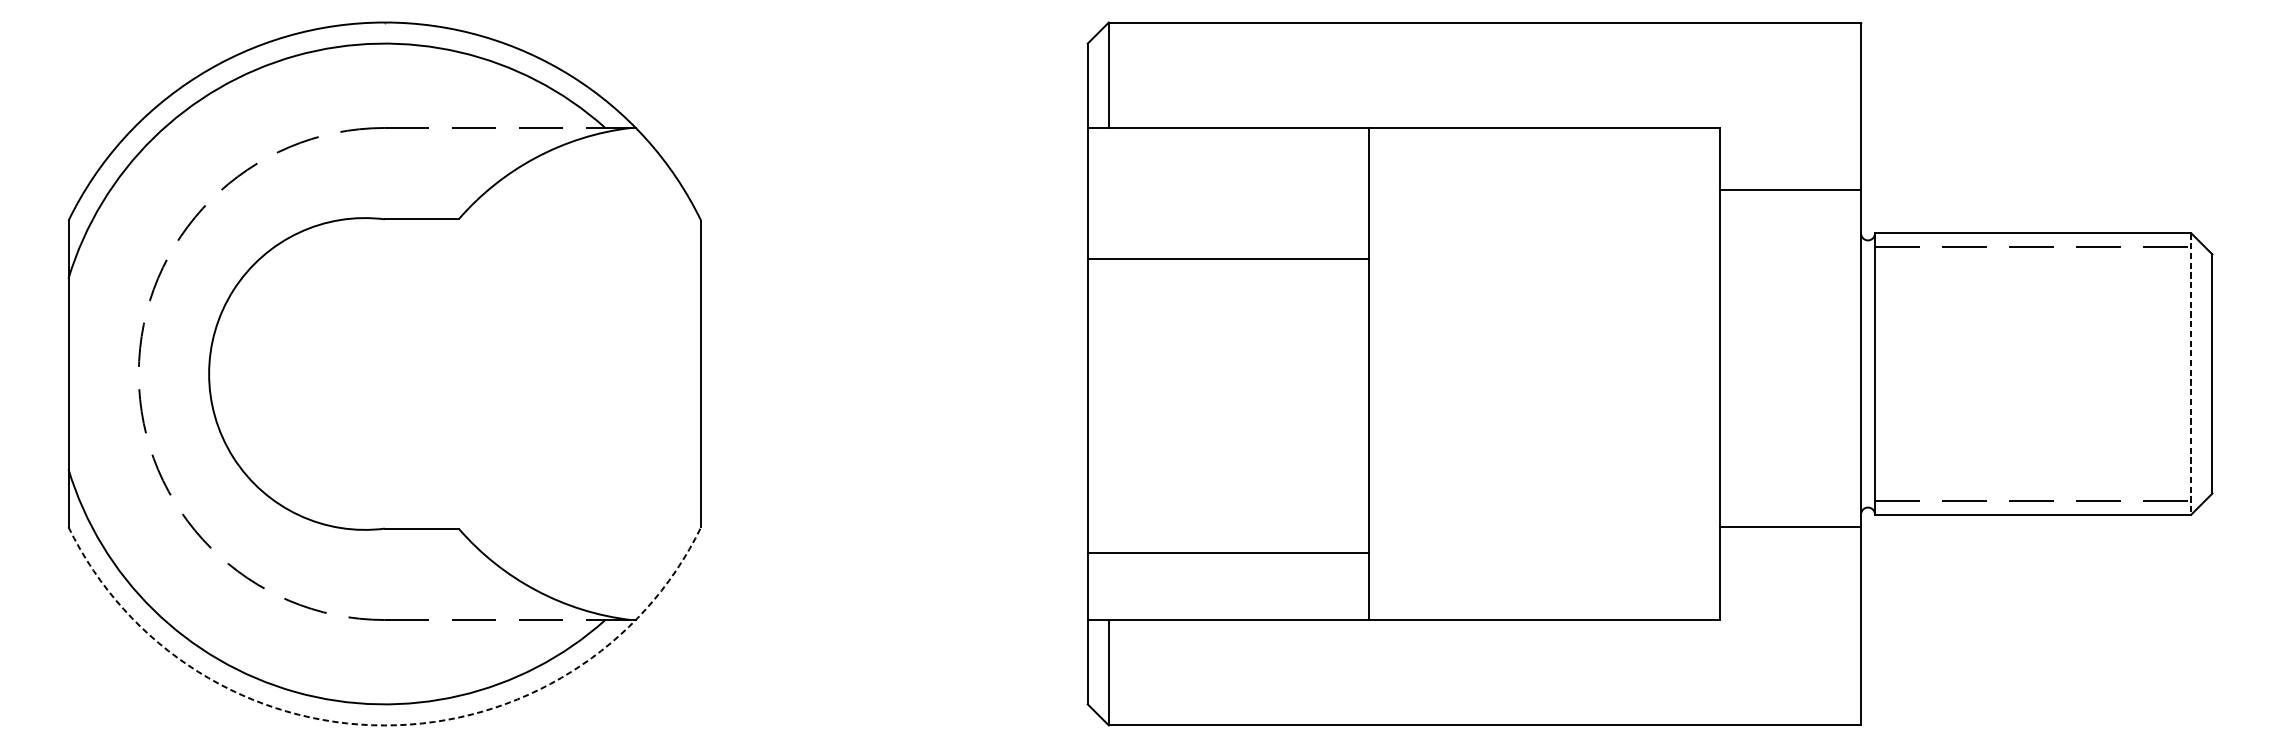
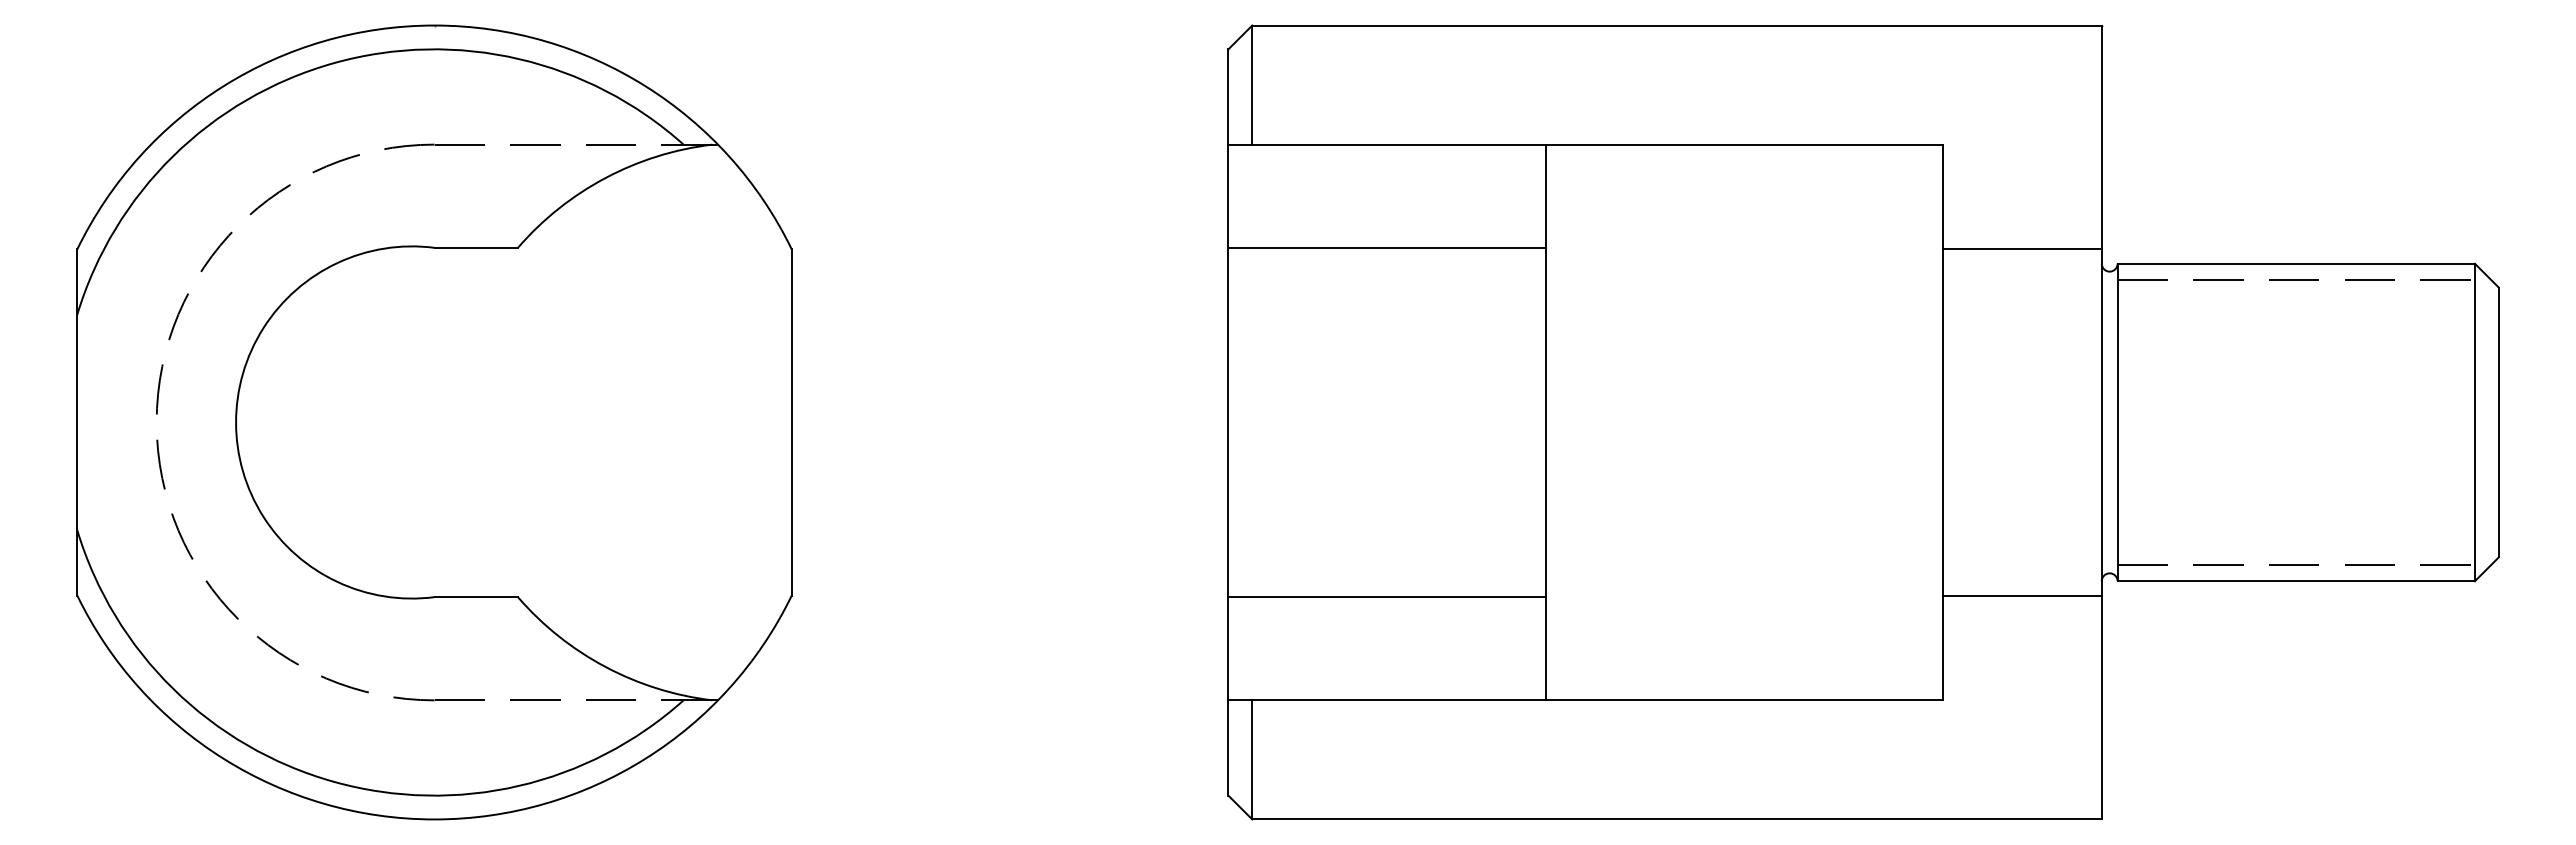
line: (1789, 189) -> (2021, 249), moved
line: (1228, 258) -> (1387, 247), moved
line: (2191, 374) -> (2474, 422), dashed -> solid
line: (1228, 552) -> (1387, 597), moved
arc: (384, 725) -> (434, 819), dashed -> solid

